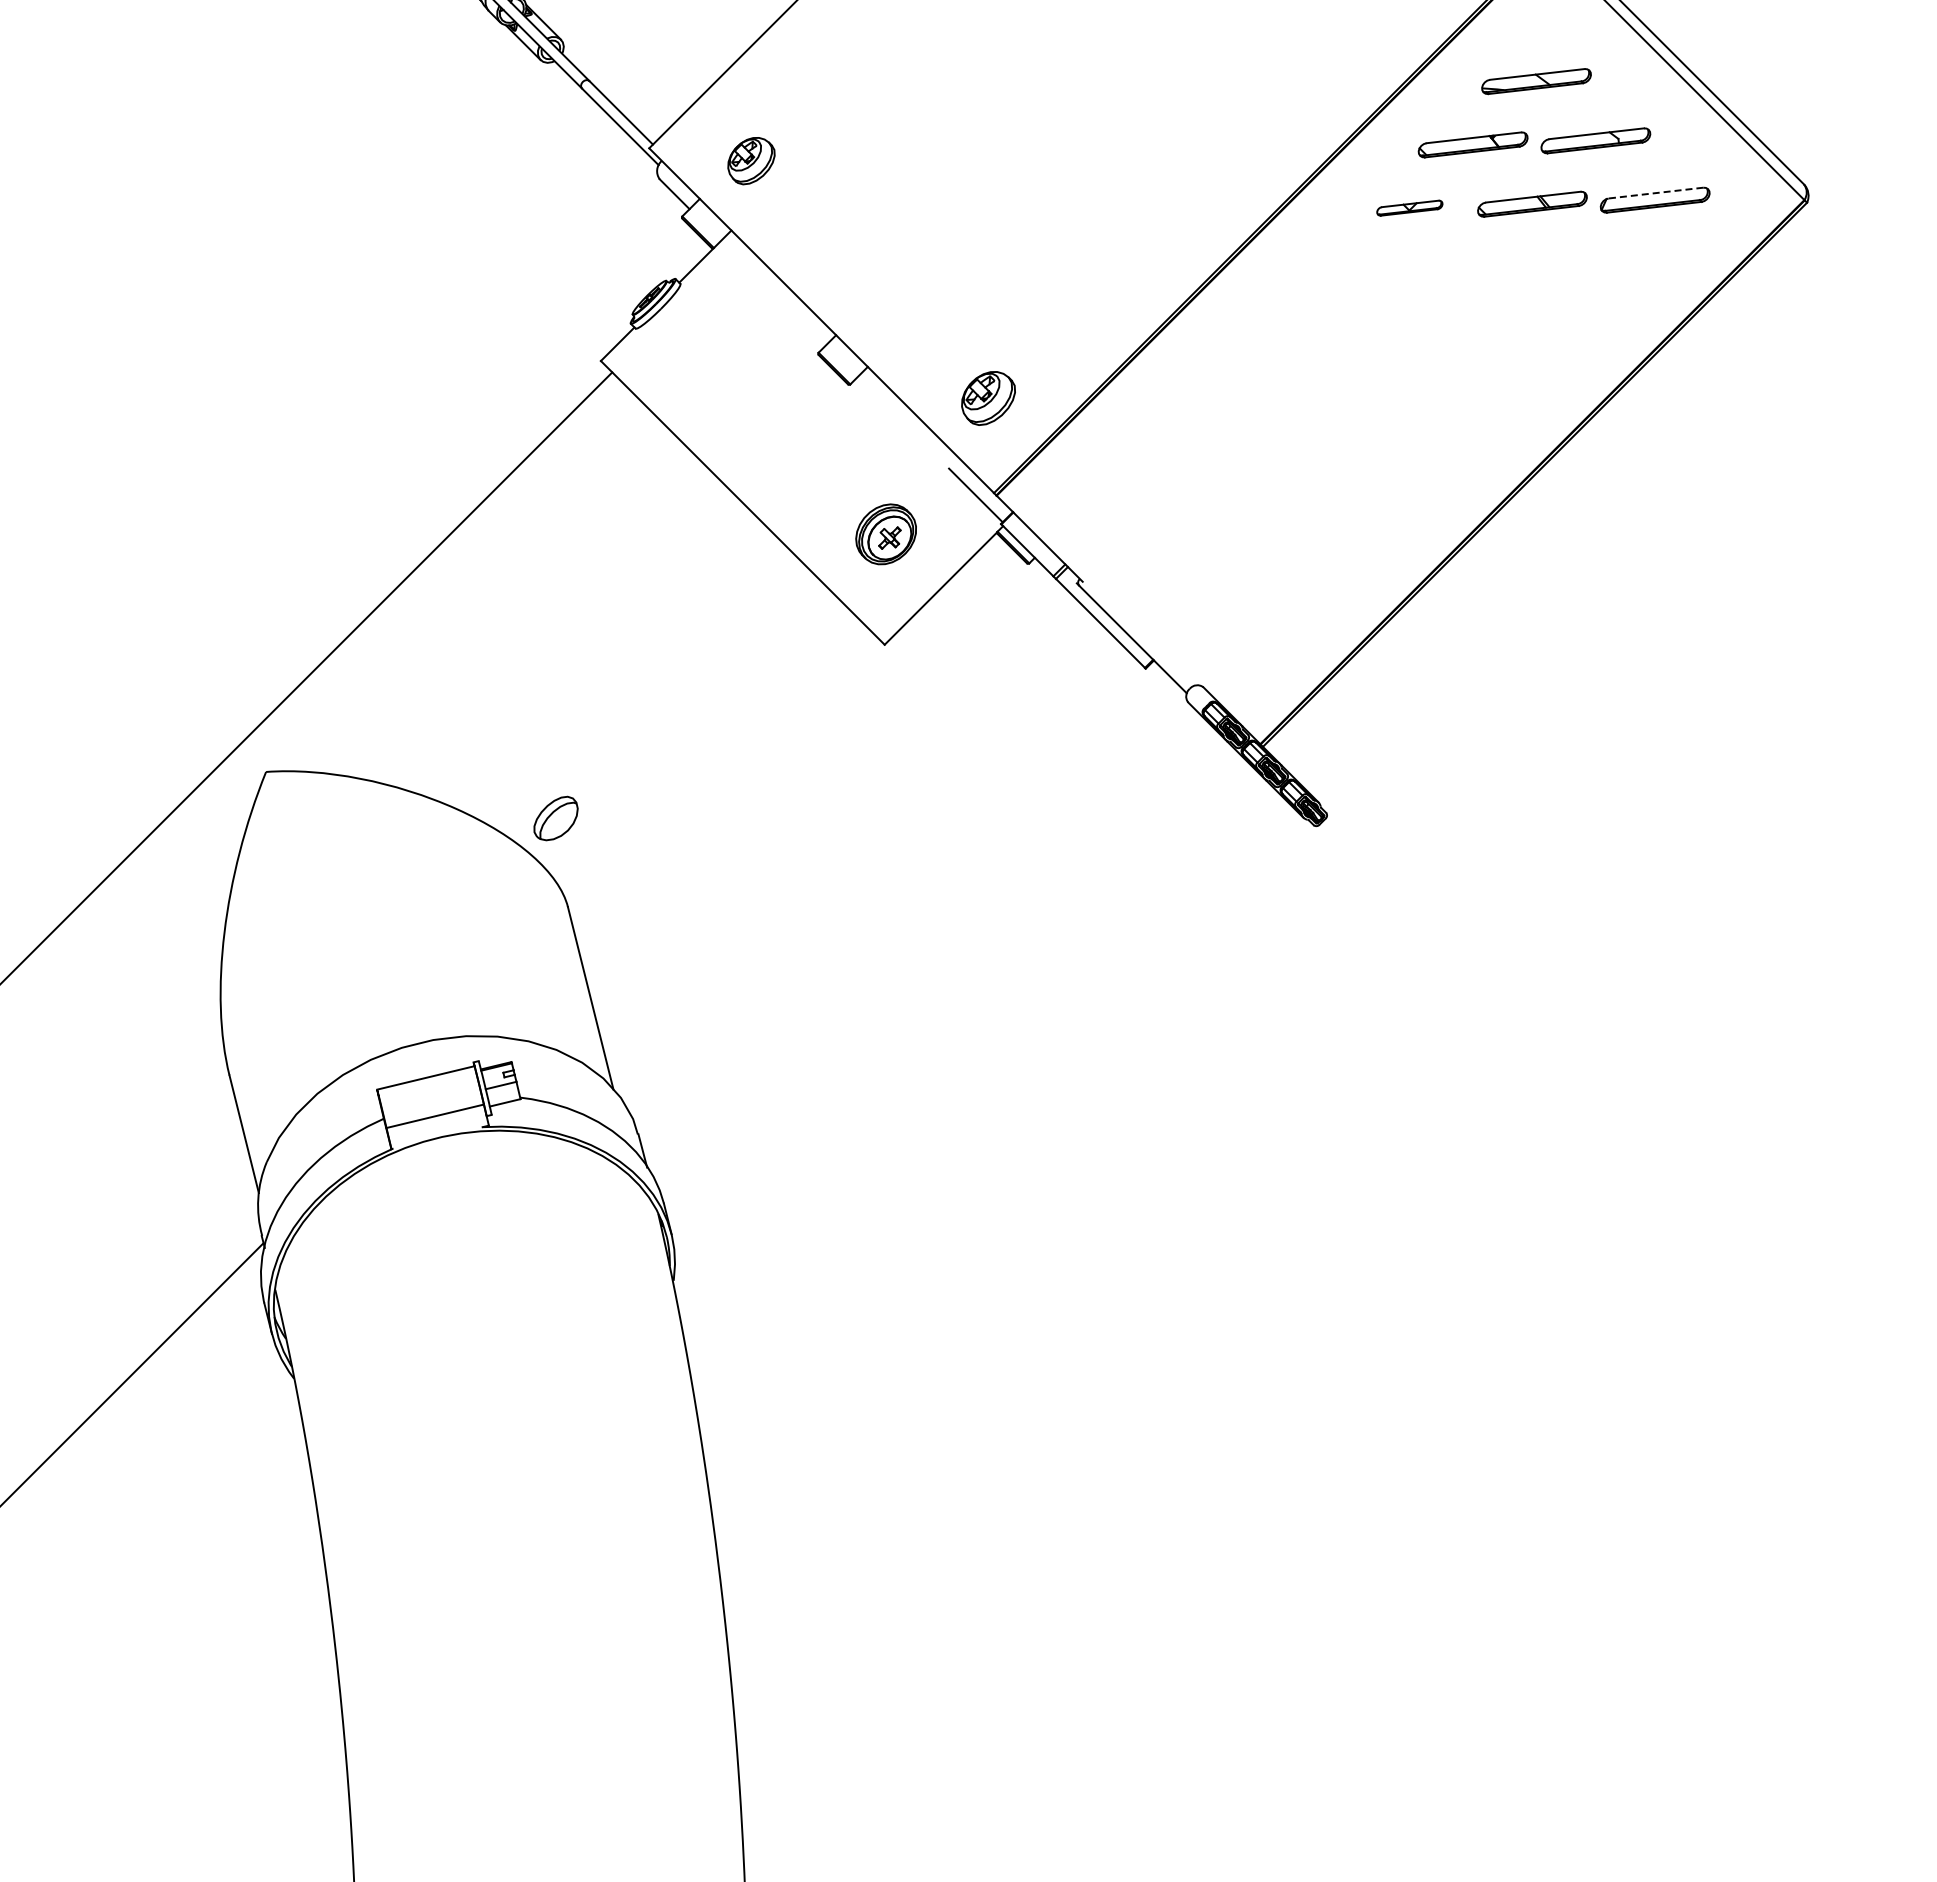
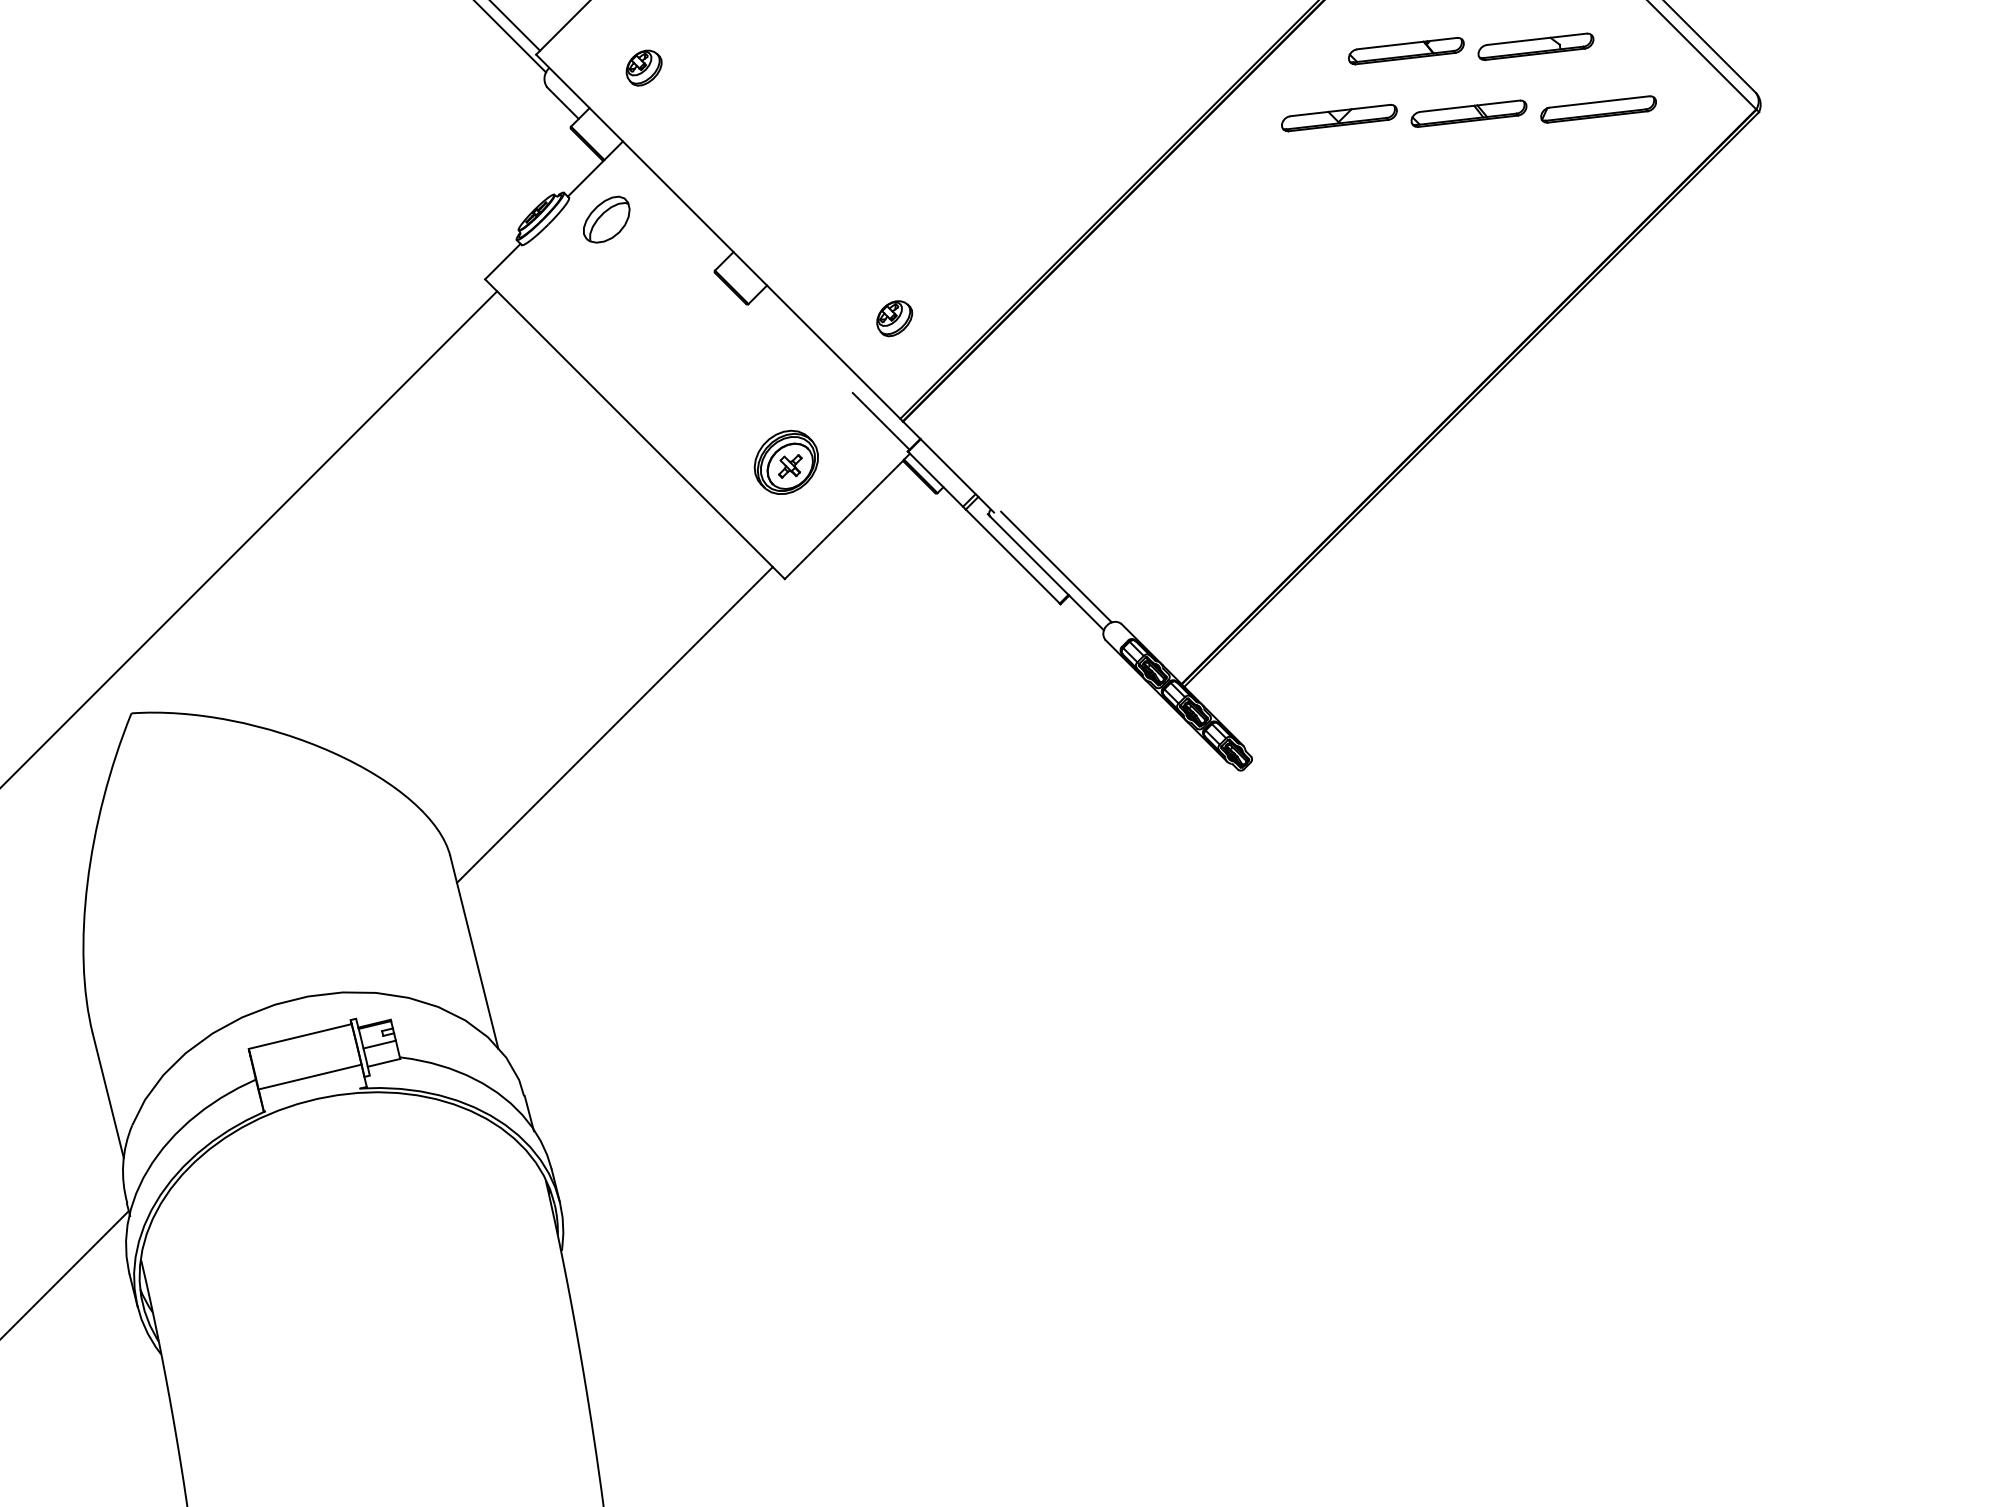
part: (751, 160) -> (644, 67), size x0.71
line: (1656, 193) -> (1600, 102), dashed -> solid
part: (1409, 207) -> (1339, 117), size x1.67
part: (988, 397) -> (894, 317), size x0.62
line: (1141, 633) -> (1056, 567), added
line: (723, 782) -> (614, 724), added
part: (555, 818) -> (606, 219), moved

